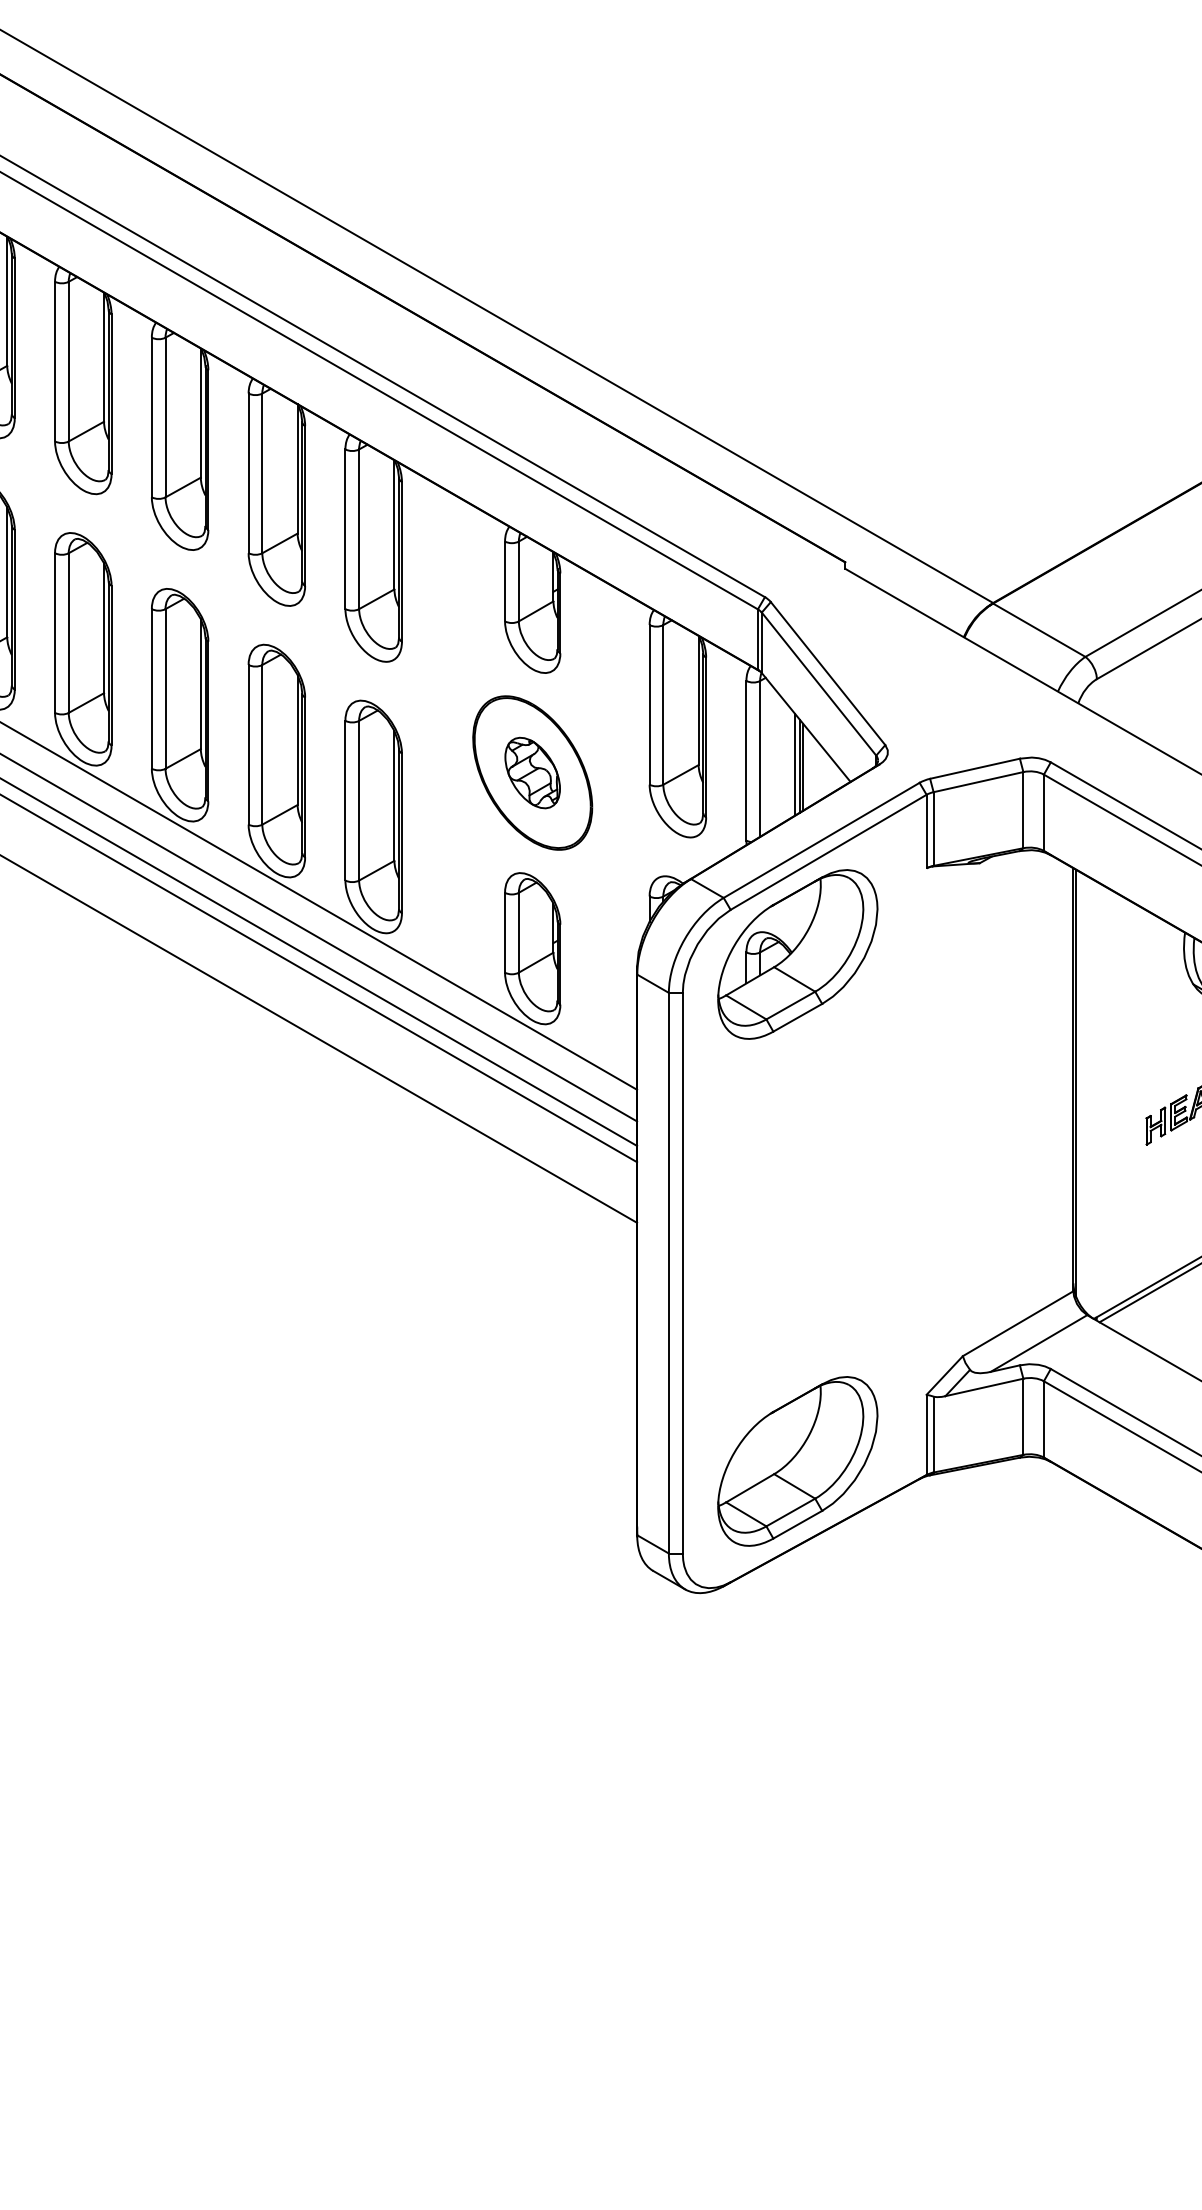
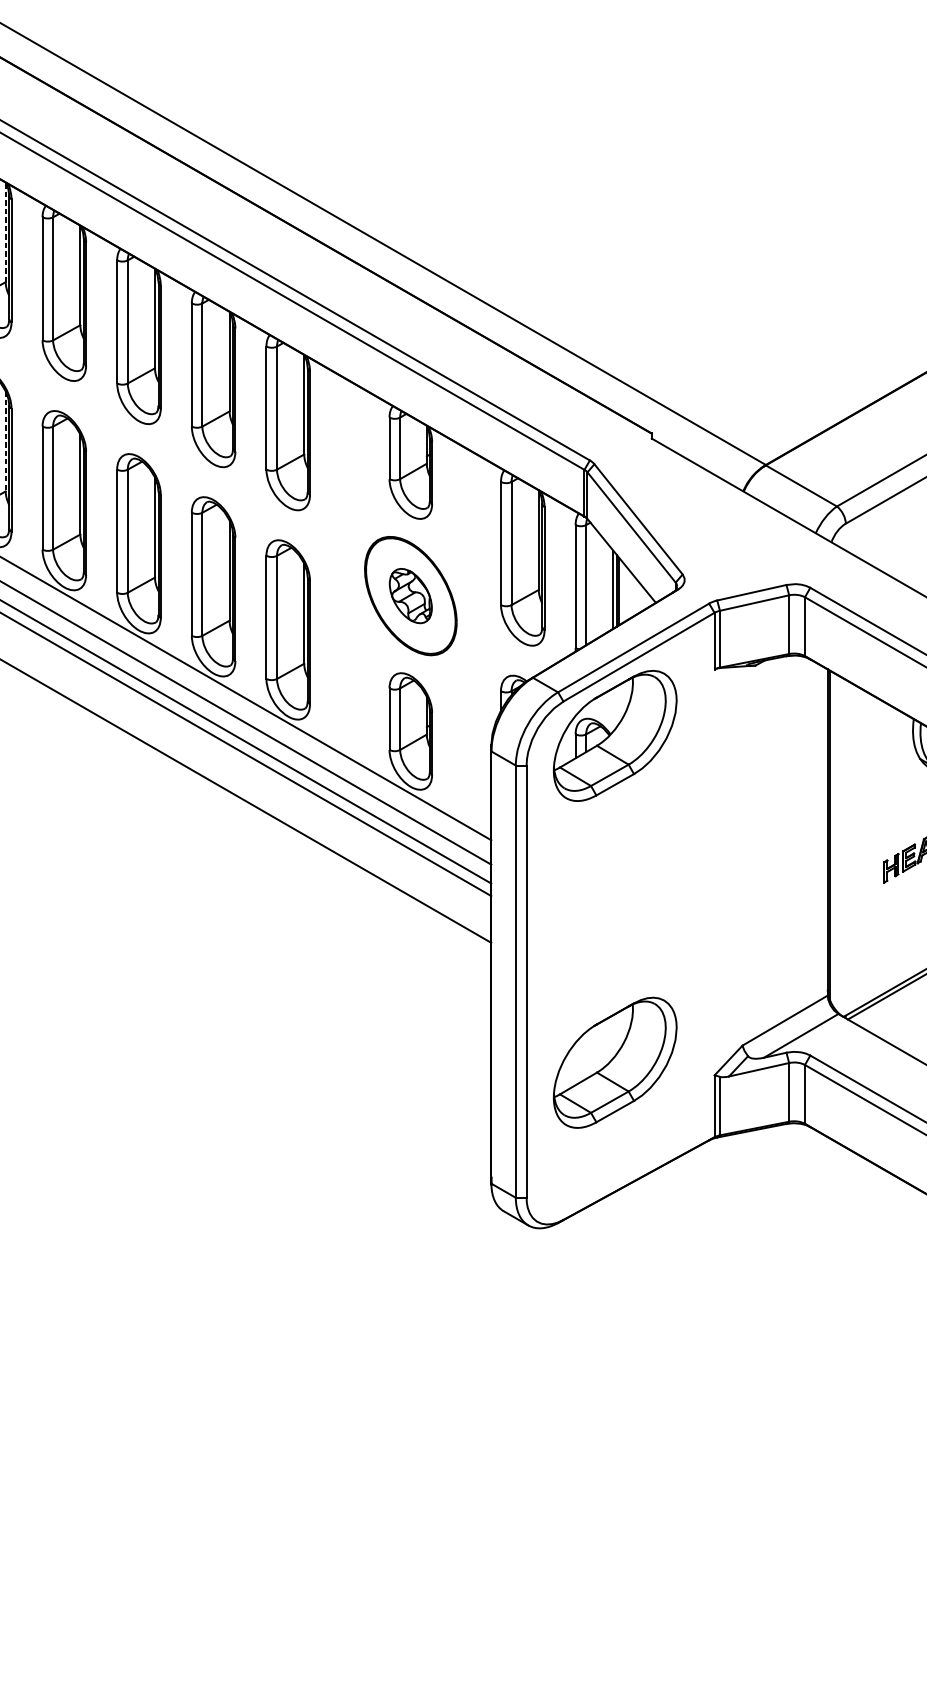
line: (7, 301) -> (5, 232), solid -> dashed
line: (7, 572) -> (5, 441), solid -> dashed
part: (797, 1461) -> (615, 1062), moved

